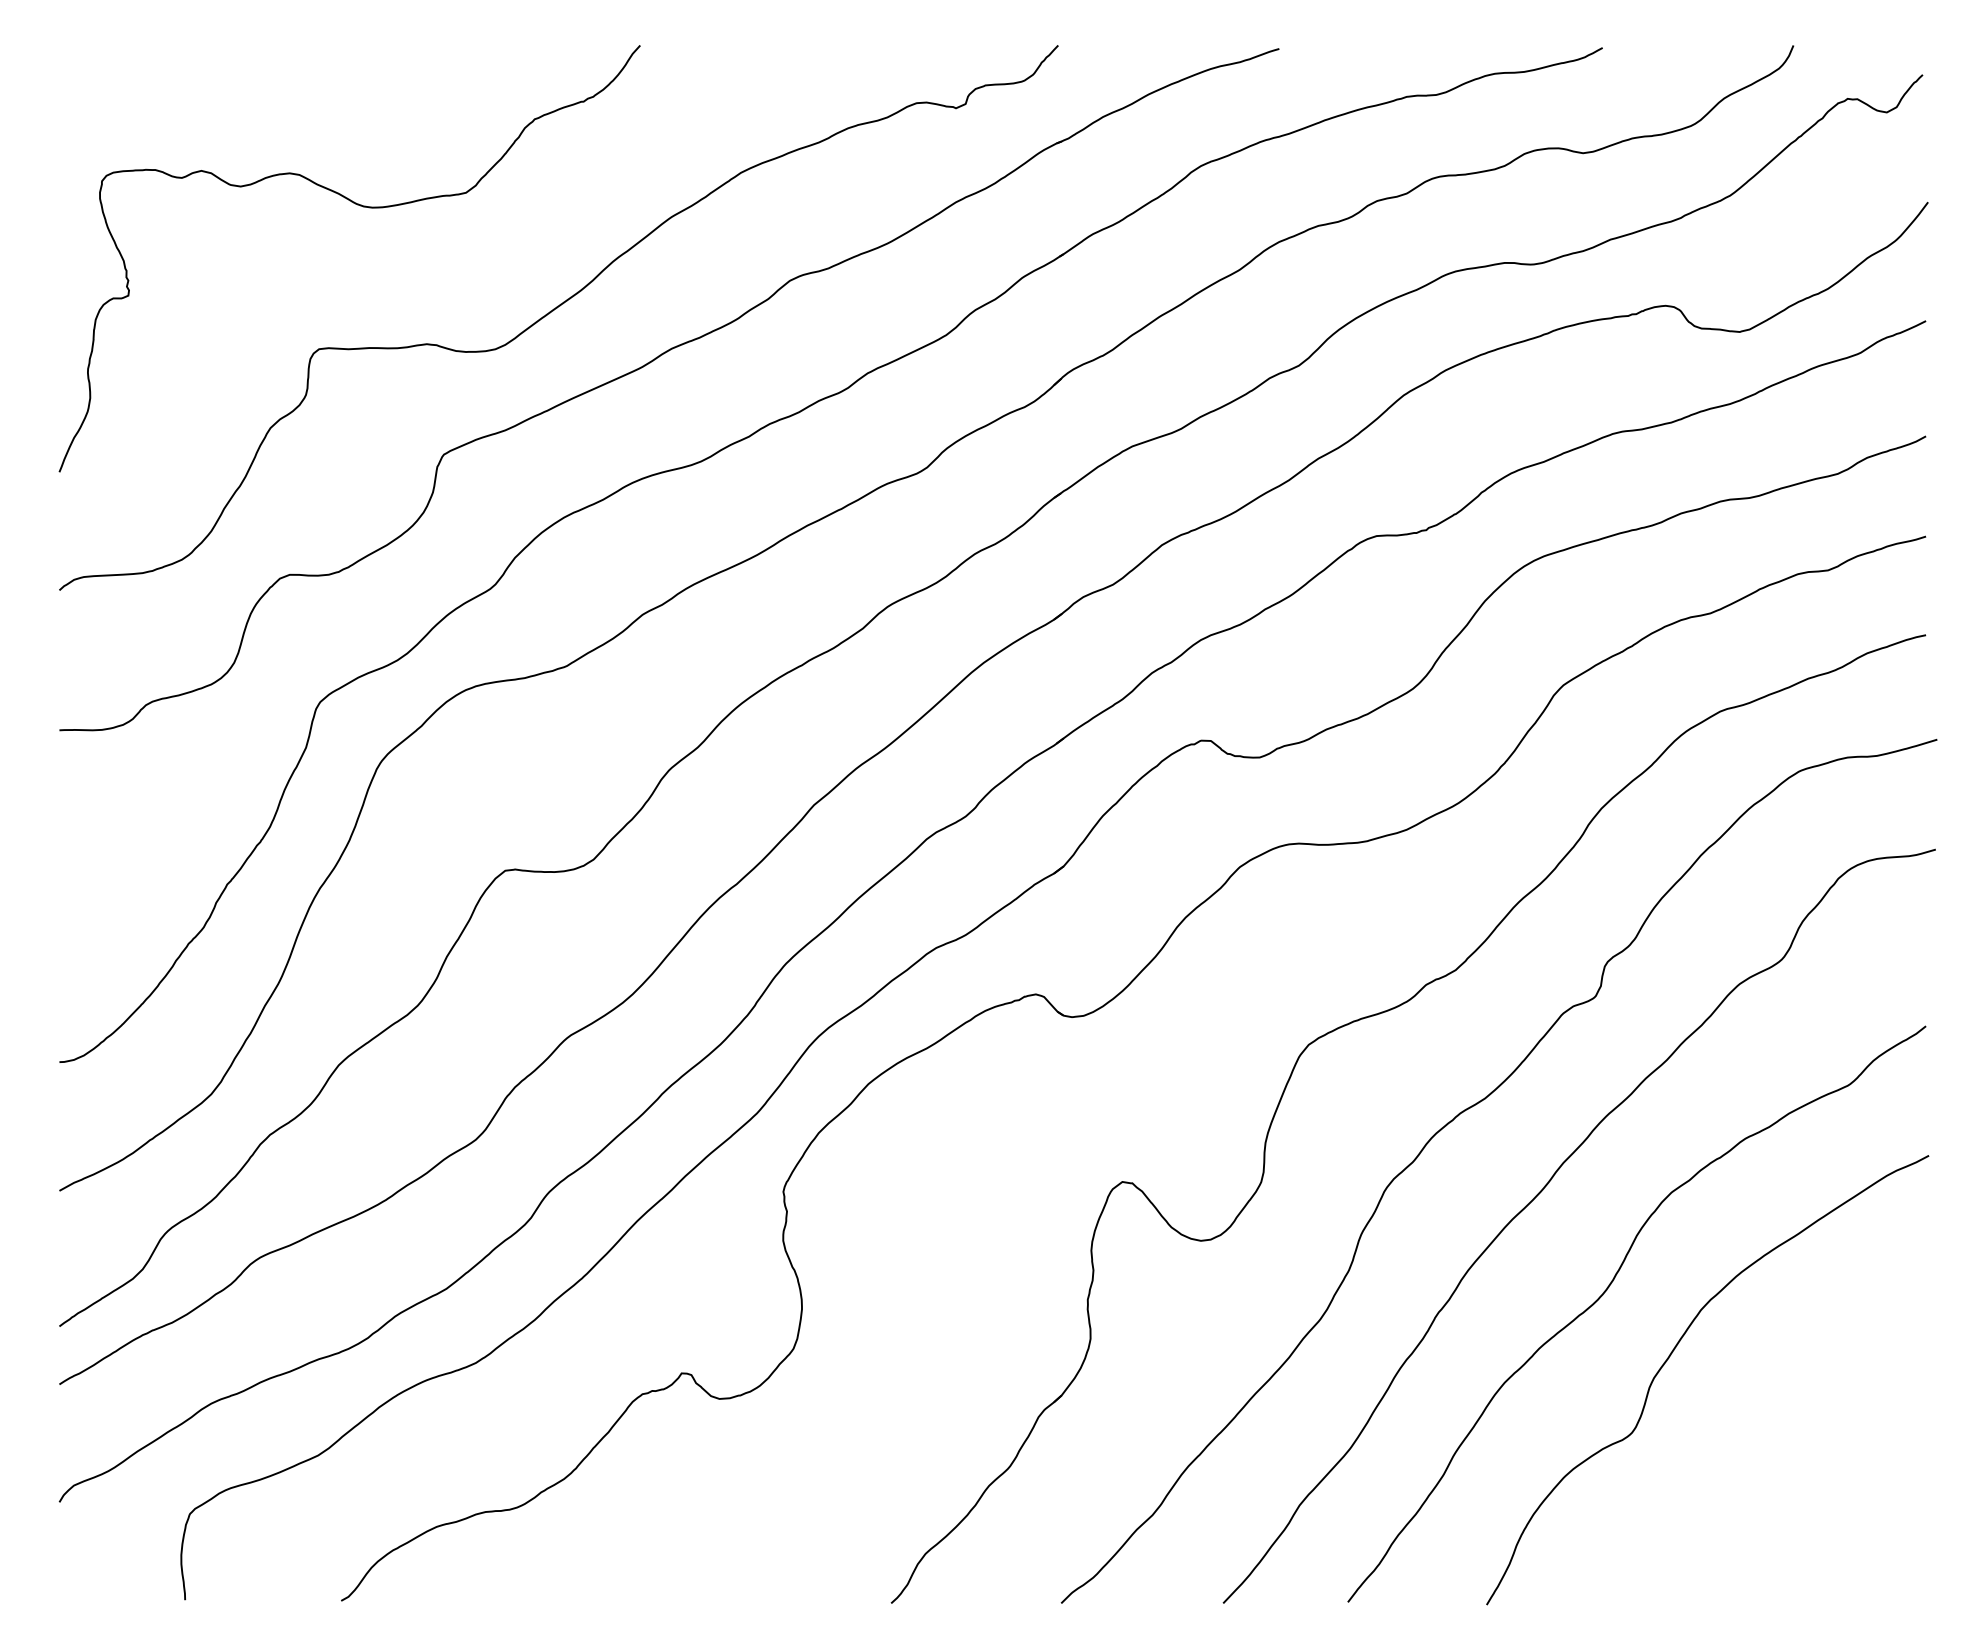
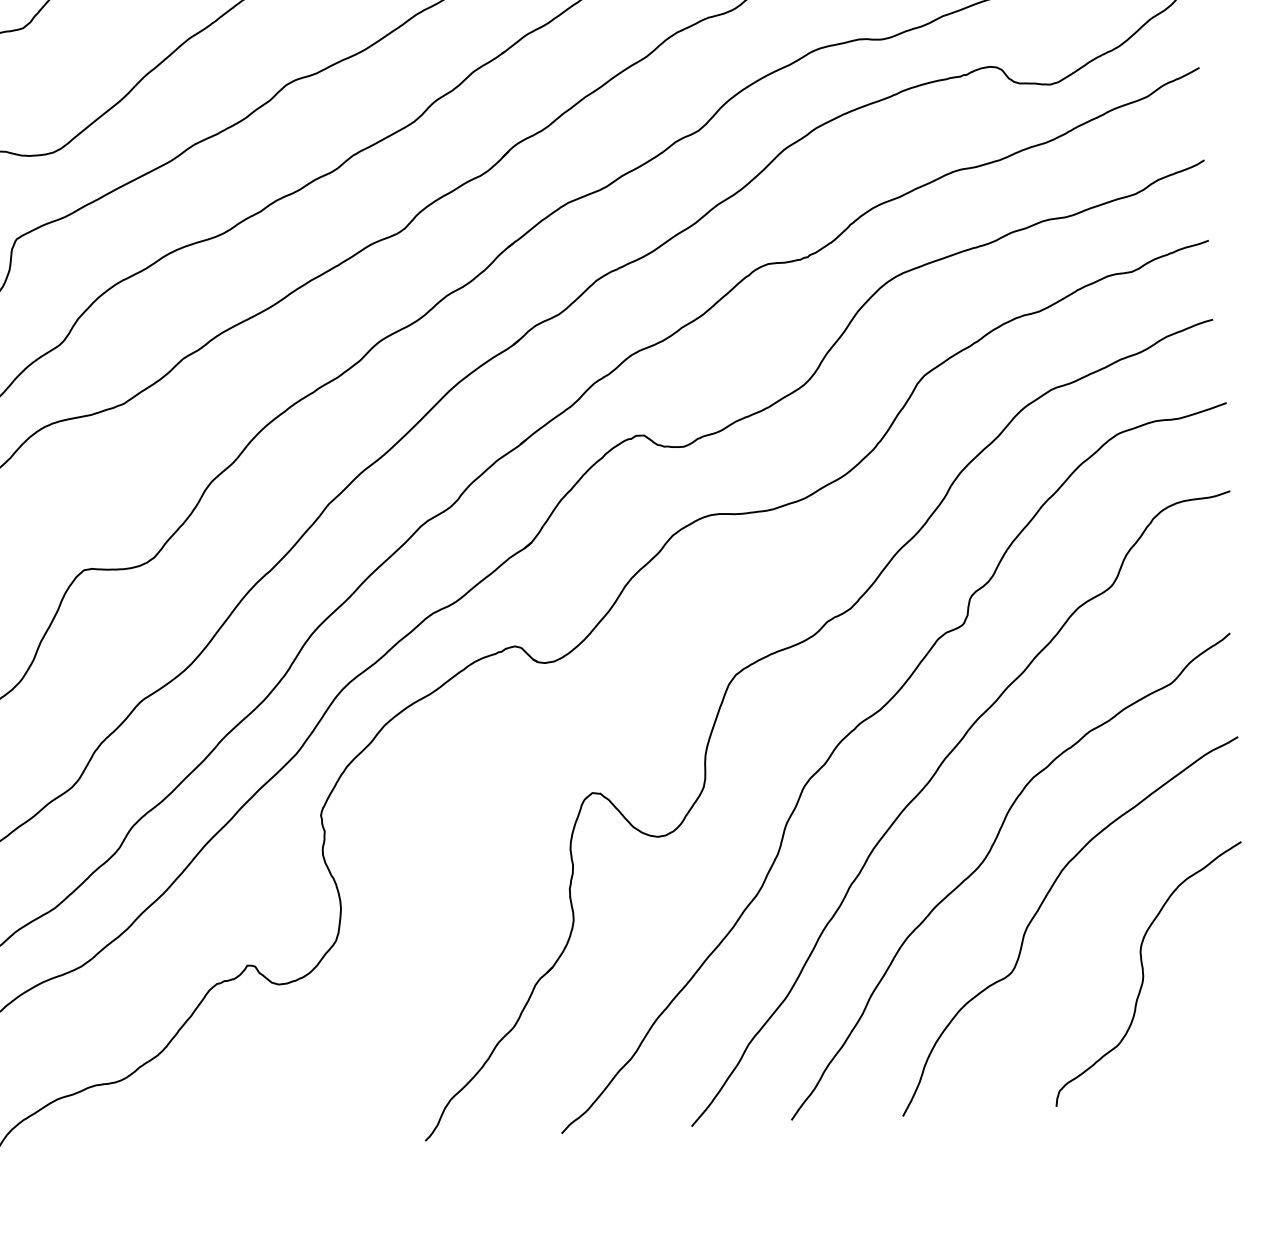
curve: (1795, 1444) -> (1143, 974), added

